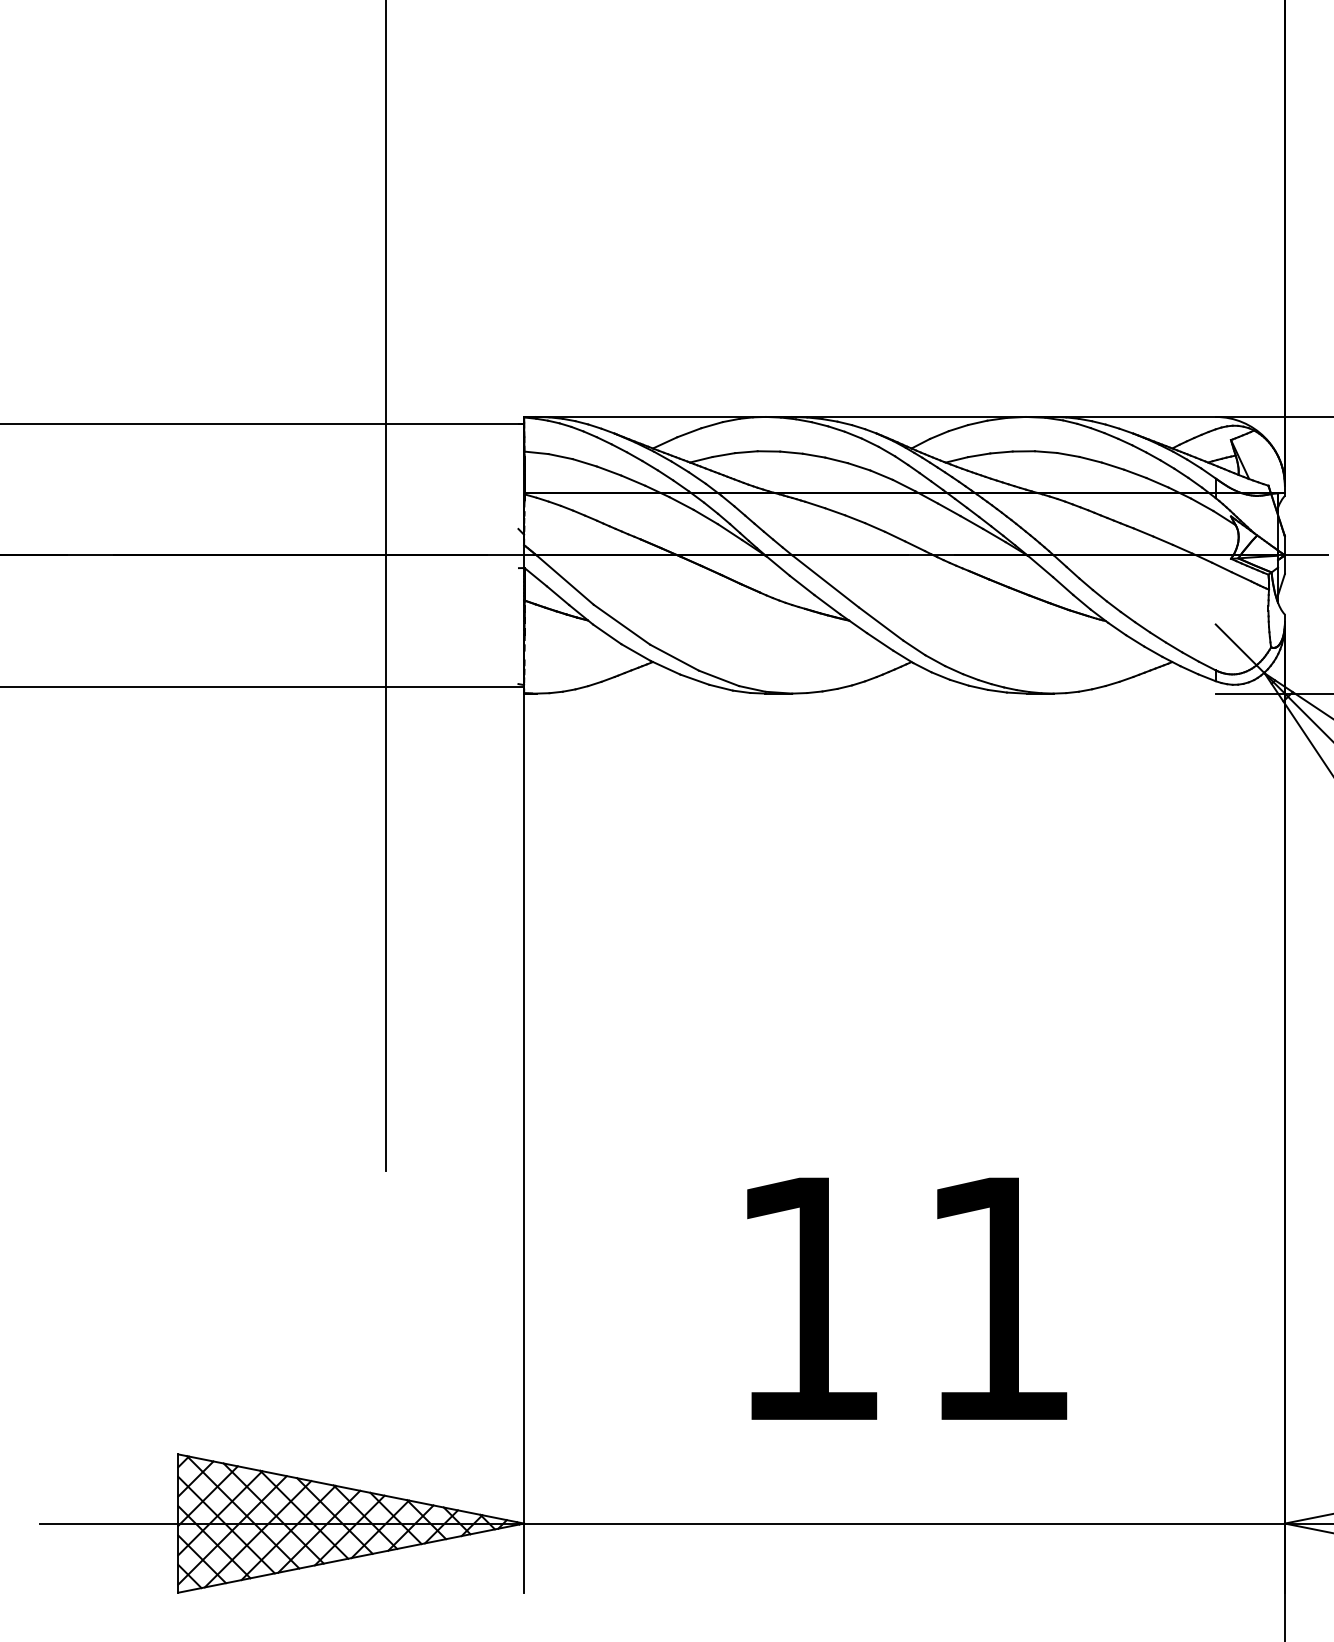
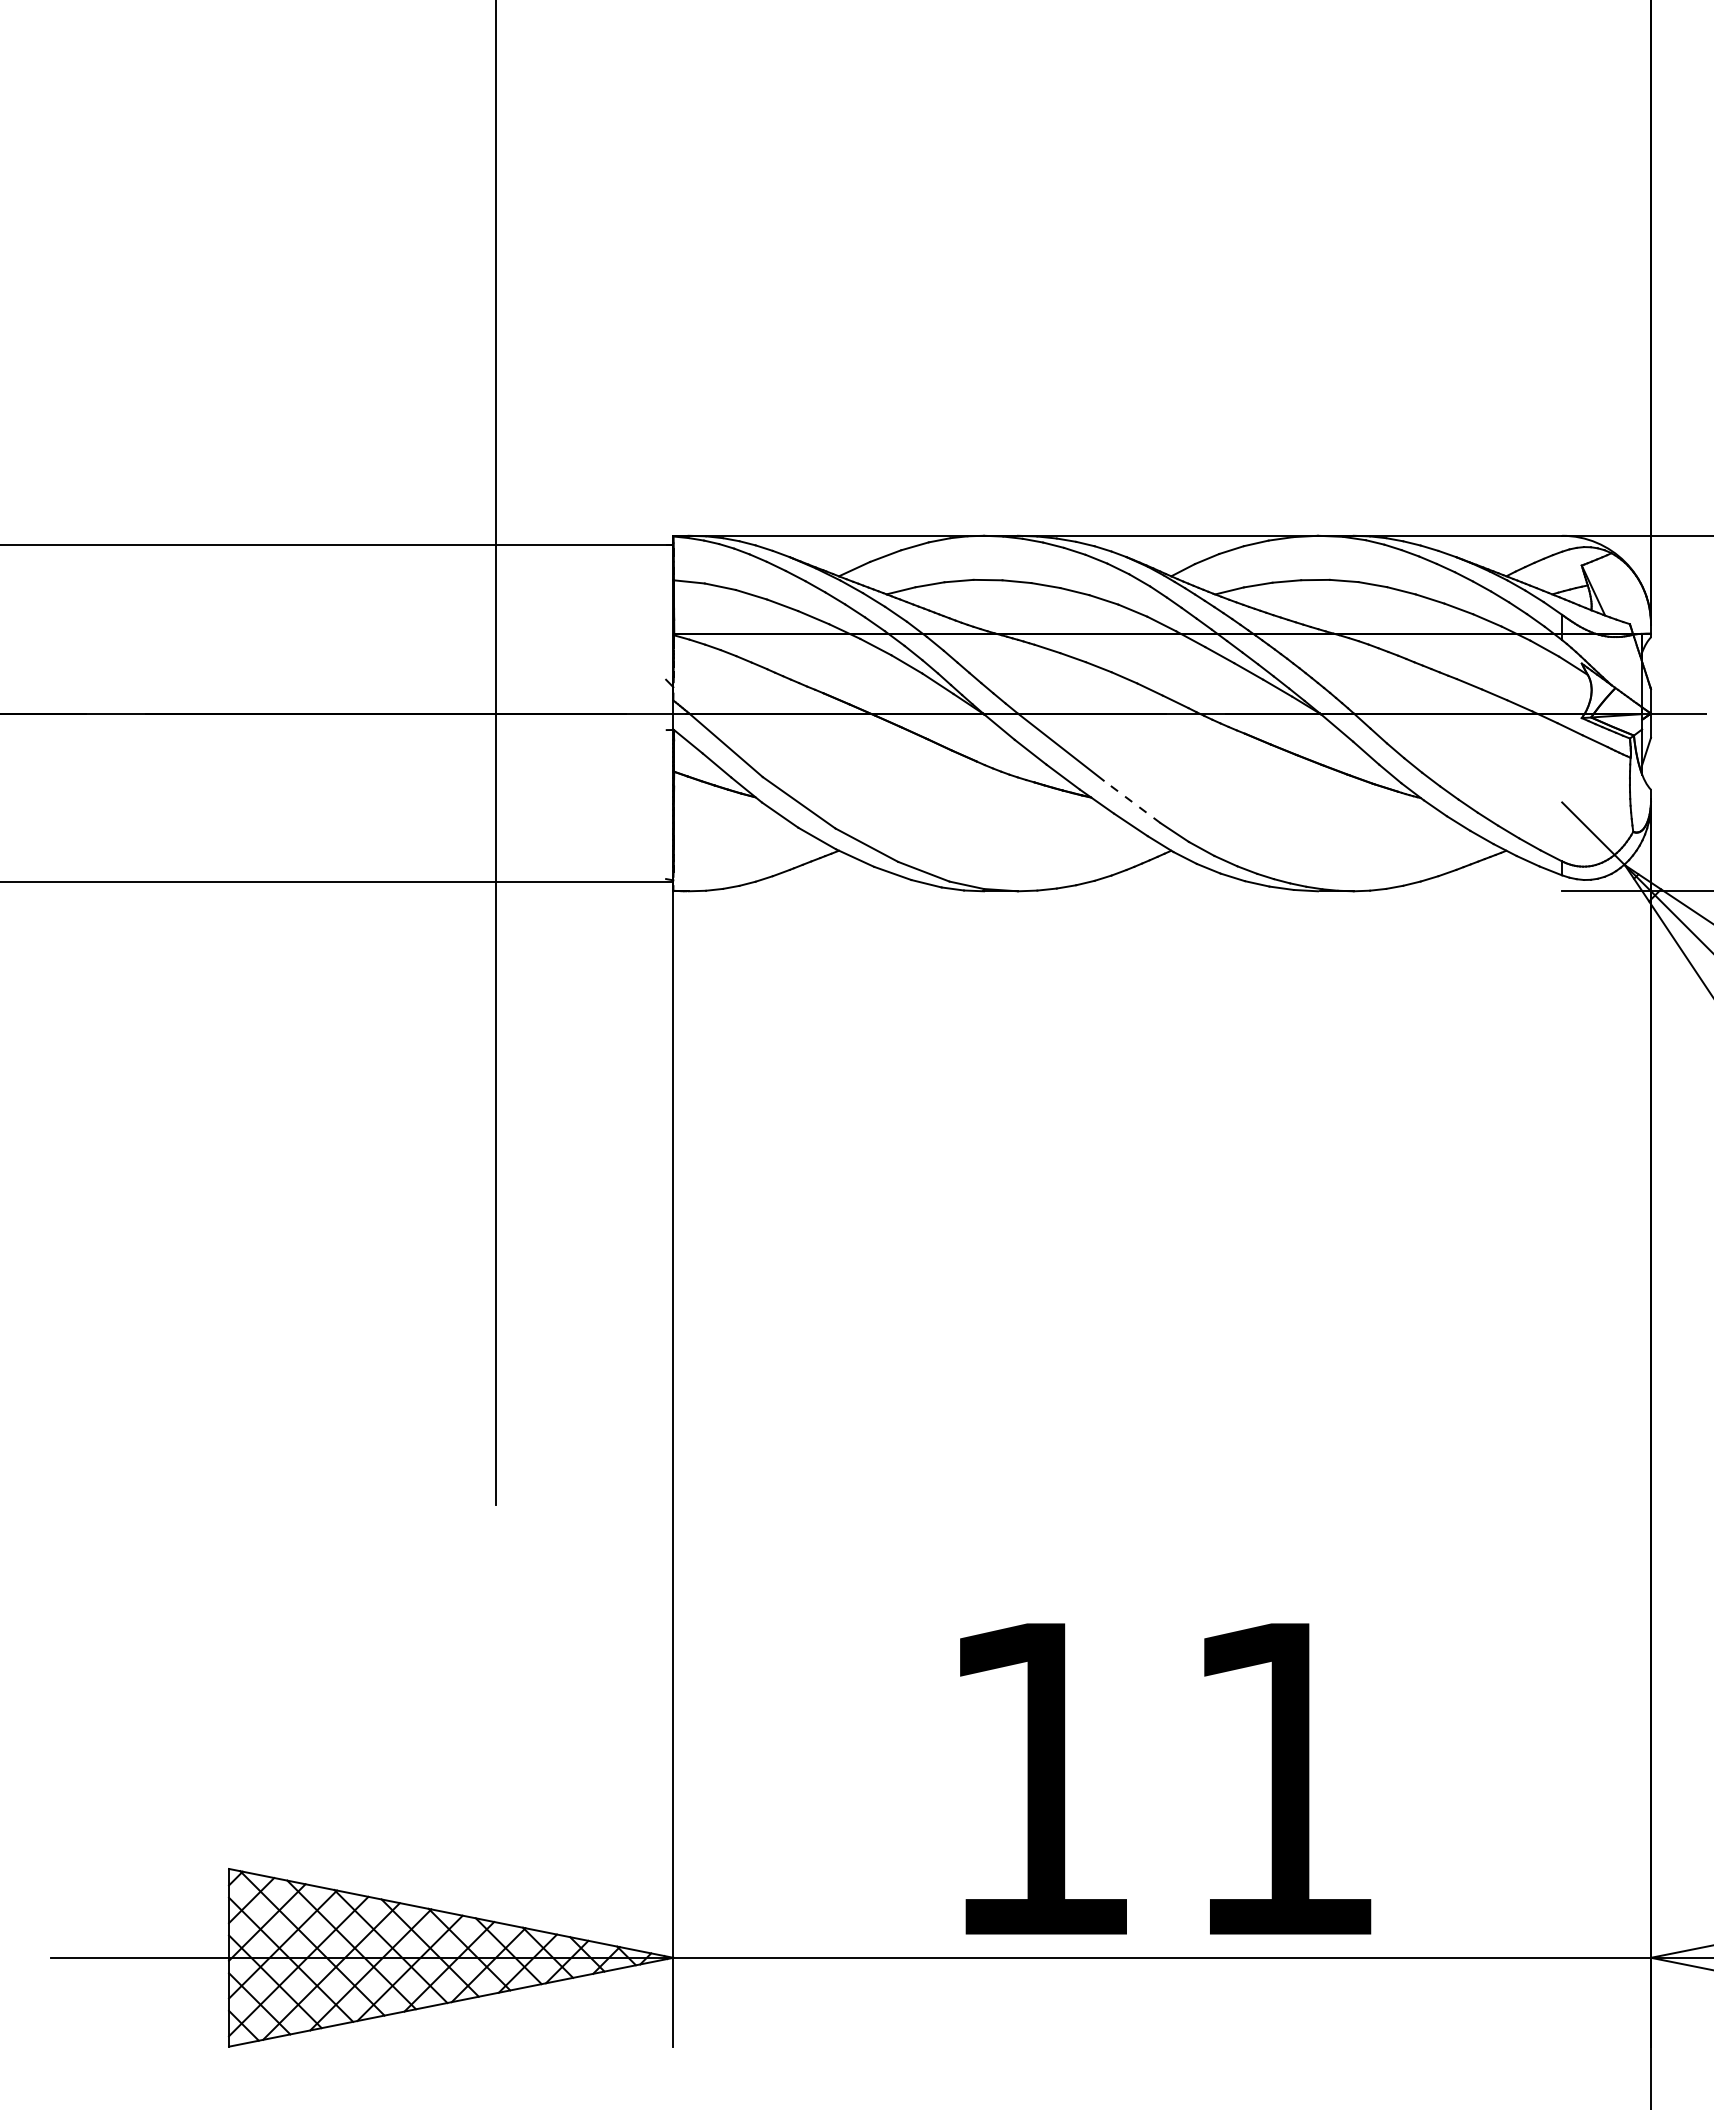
line: (881, 623) -> (1132, 801), solid -> dashed
text: (907, 1298) -> (1165, 1778), moved

